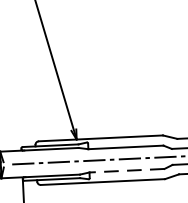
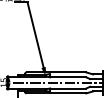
line: (125, 170) -> (67, 88), dashed -> solid

